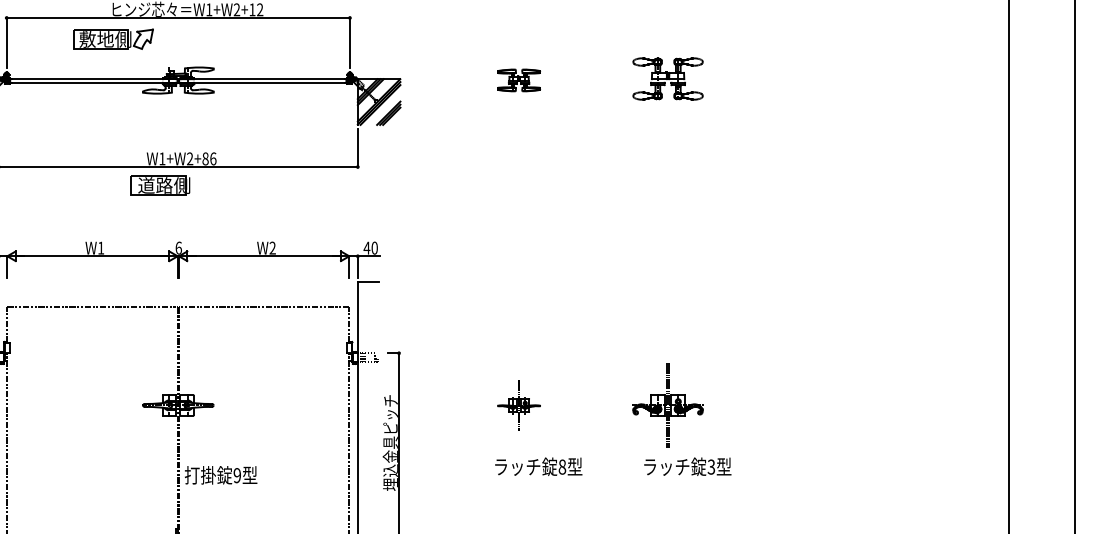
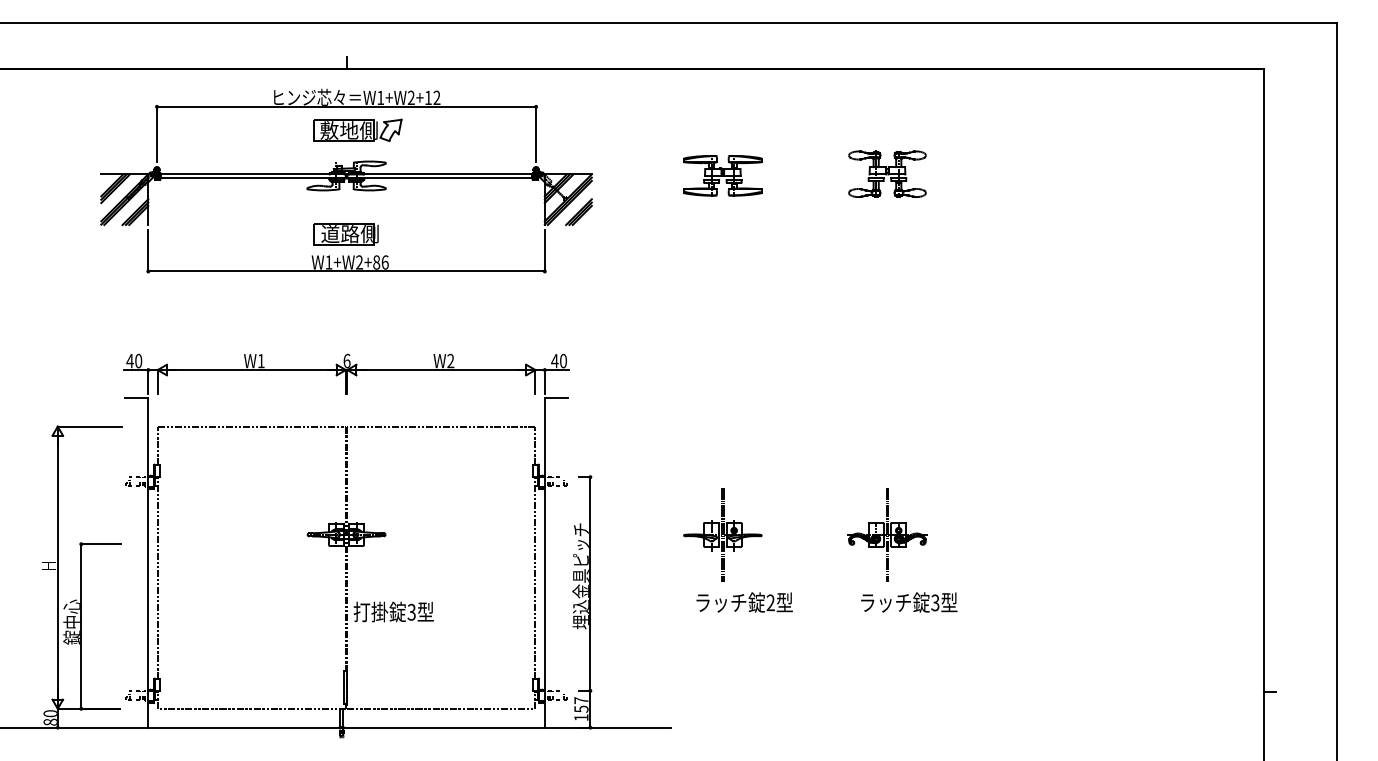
part: (113, 39) -> (357, 130), moved
part: (518, 80) -> (722, 175), size x1.67
part: (160, 186) -> (345, 234), moved
part: (518, 405) -> (722, 534), size x1.67
text: (562, 466) -> (770, 602), 8 -> 2
text: (237, 475) -> (411, 612), 9 -> 3

